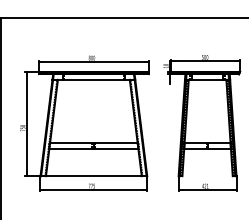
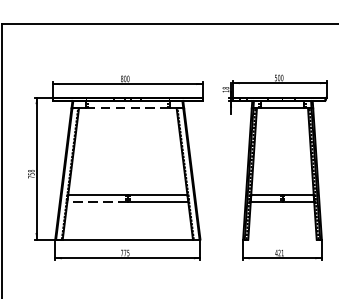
line: (94, 79) -> (128, 108), solid -> dashed
line: (71, 148) -> (97, 201), solid -> dashed

